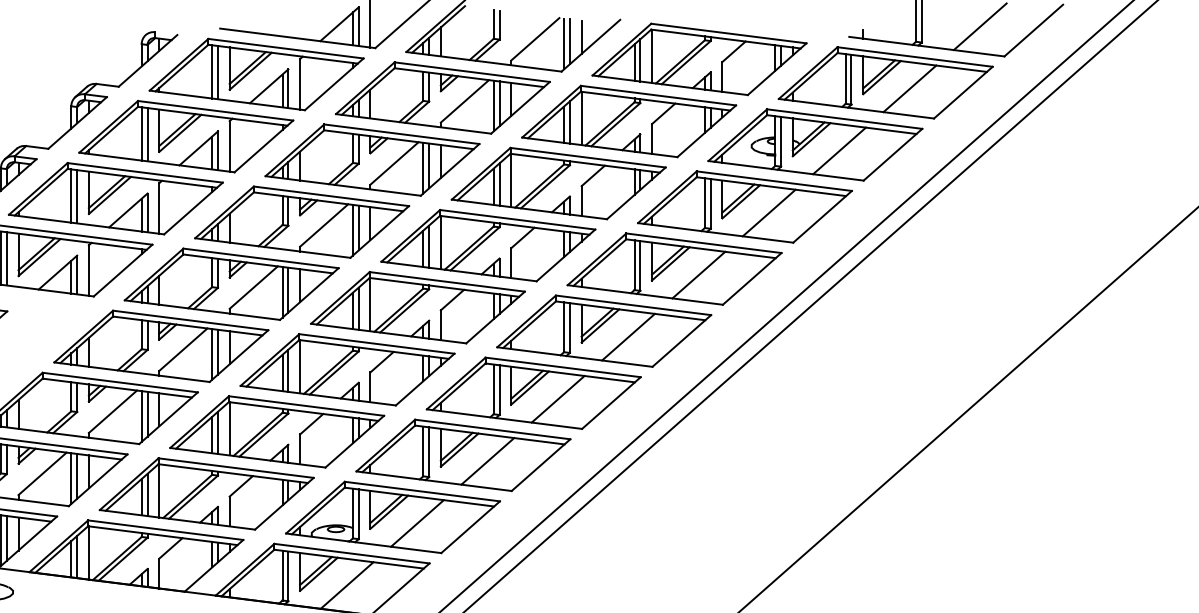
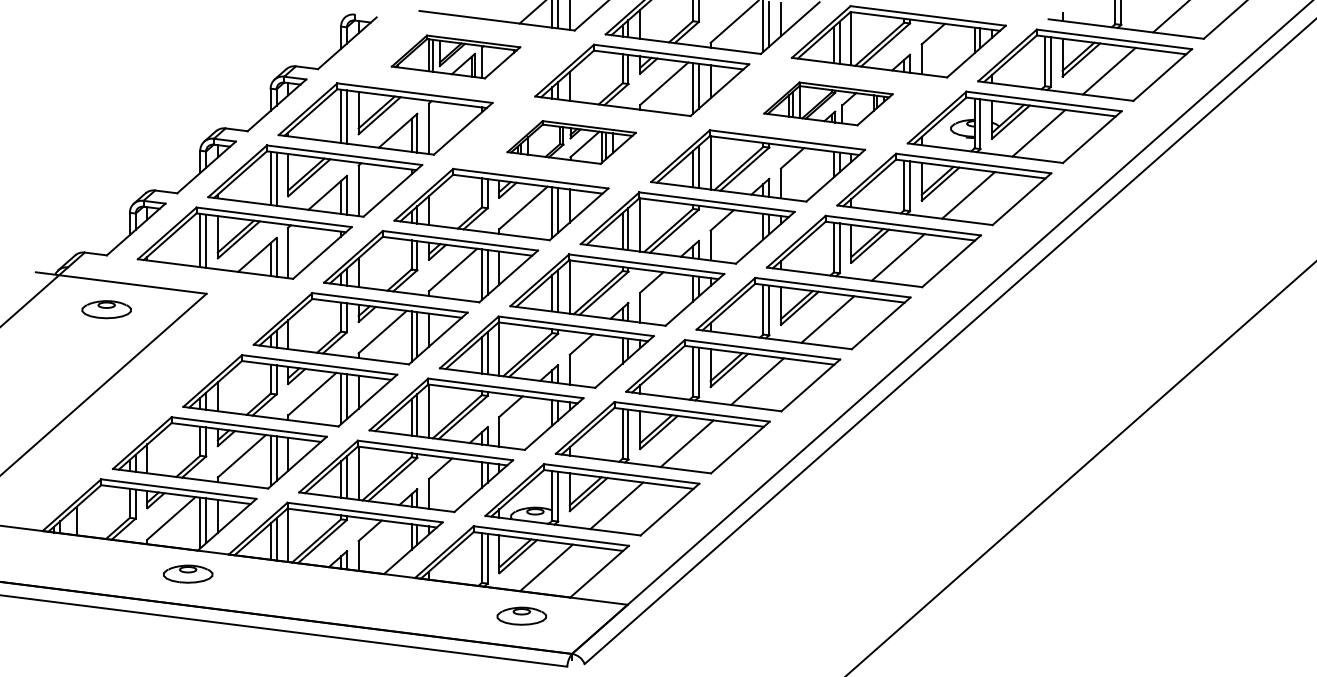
part: (256, 74) -> (455, 56), size x0.6
part: (629, 121) -> (828, 103), size x0.6
part: (372, 160) -> (571, 142), size x0.6

